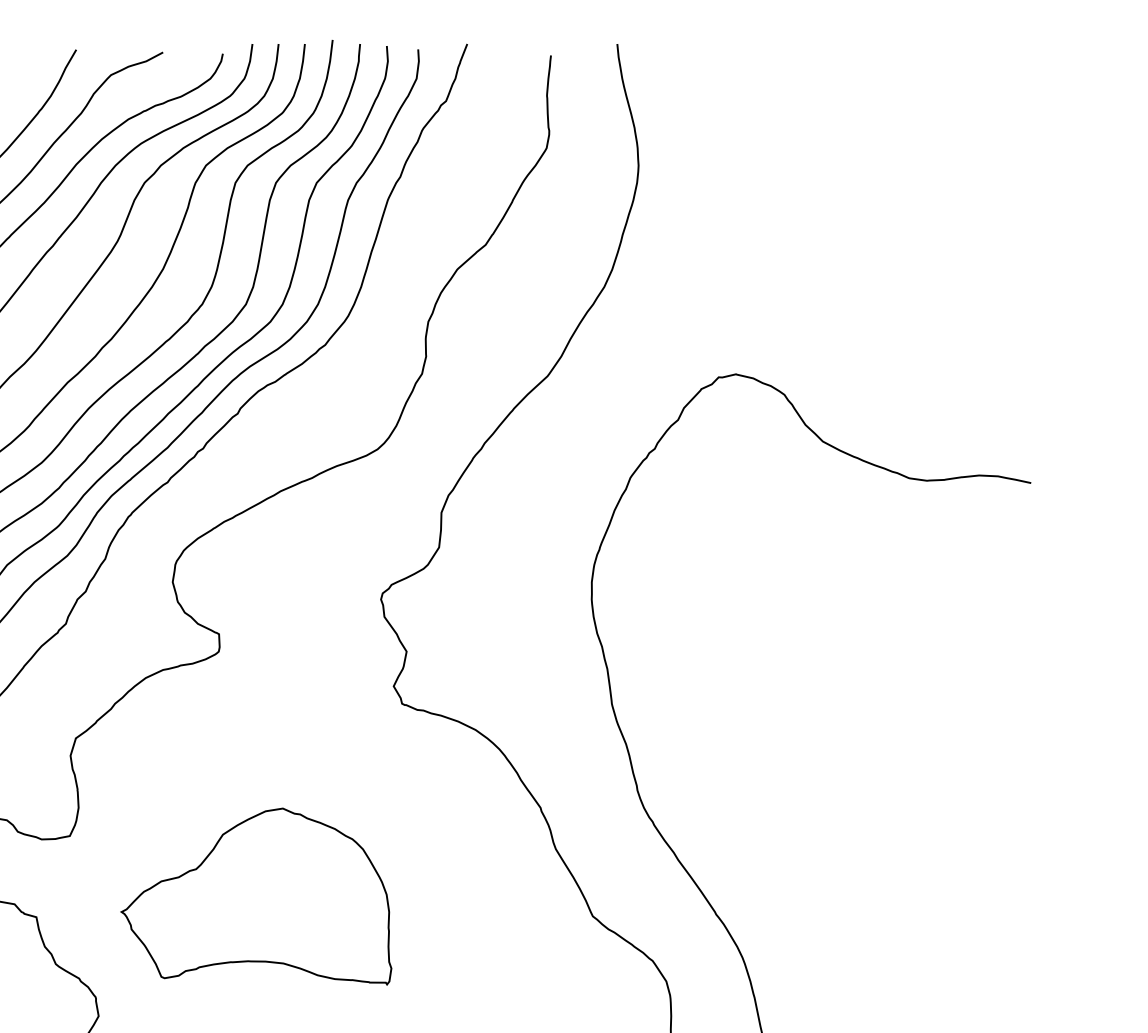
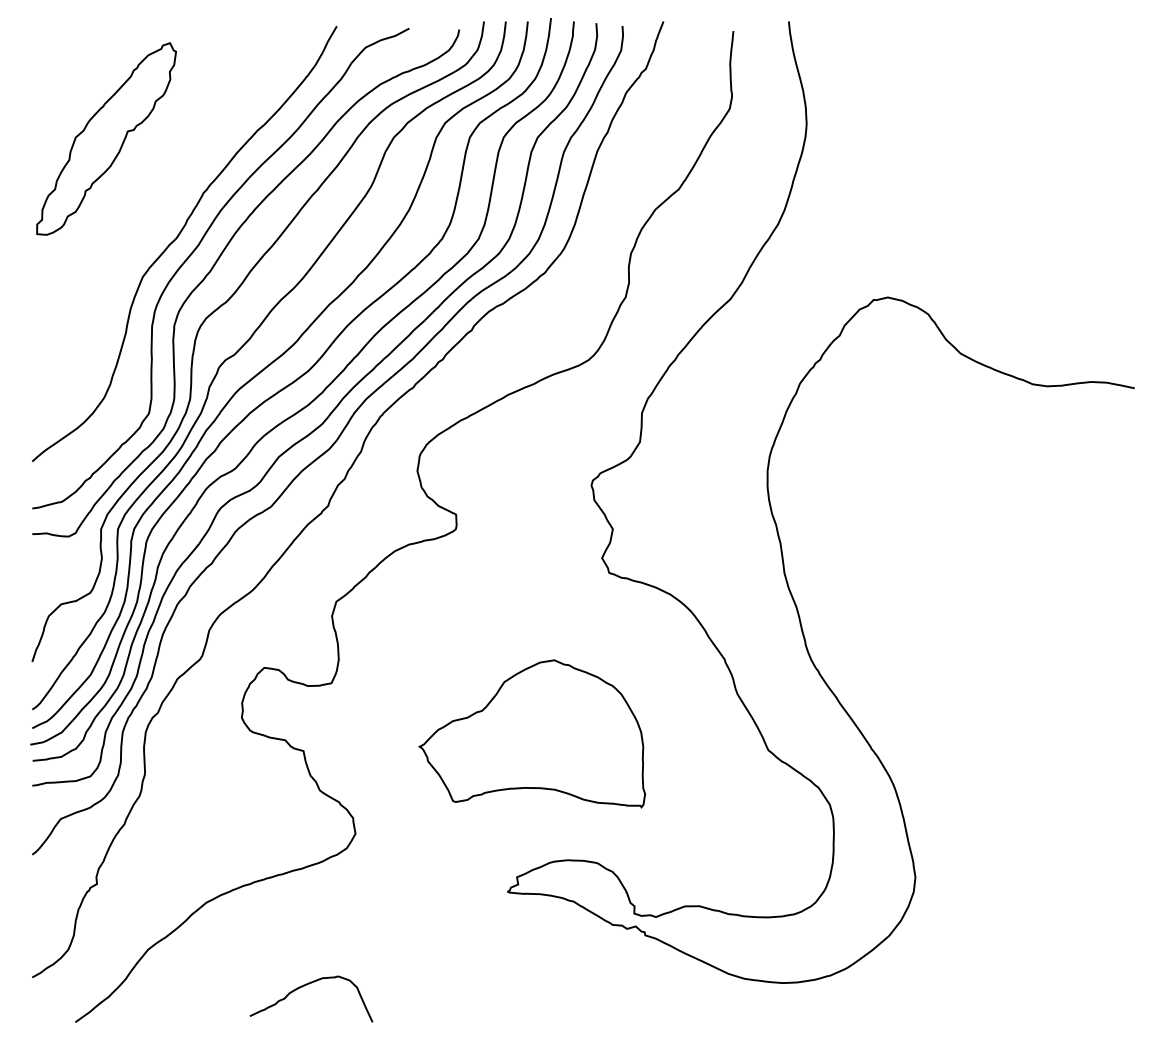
part: (255, 896) -> (531, 733), moved

